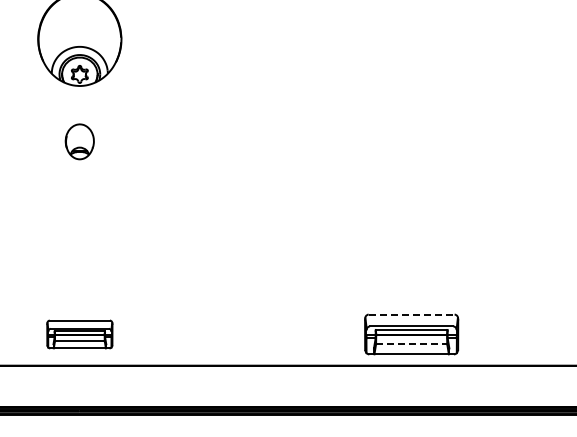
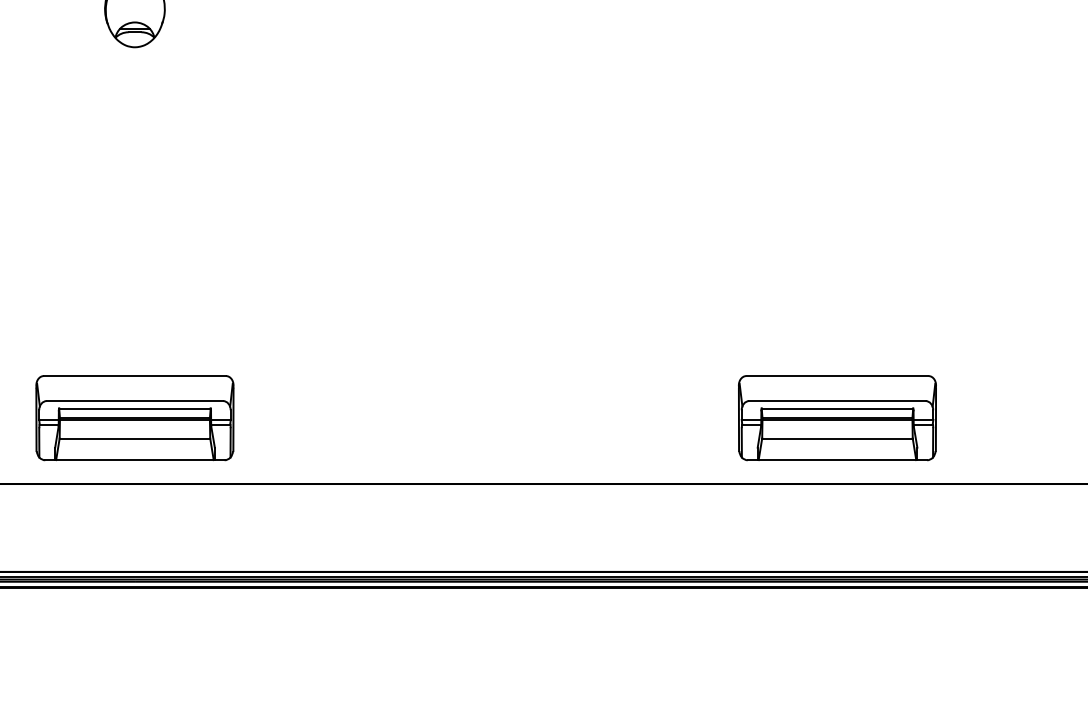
line: (411, 314) -> (837, 375), dashed -> solid
part: (79, 334) -> (134, 418), size x1.43
line: (411, 344) -> (837, 439), dashed -> solid

